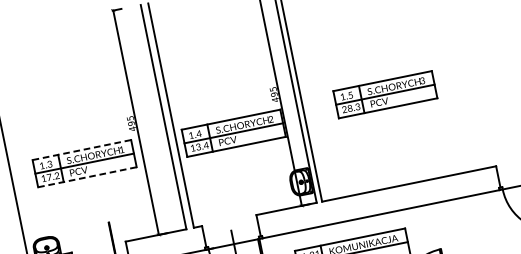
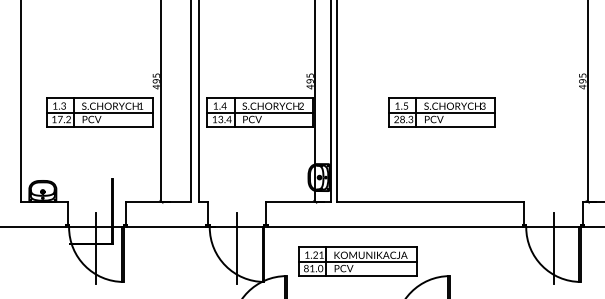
part: (384, 94) -> (441, 112), moved
line: (82, 150) -> (100, 98), dashed -> solid
line: (88, 177) -> (100, 127), dashed -> solid

